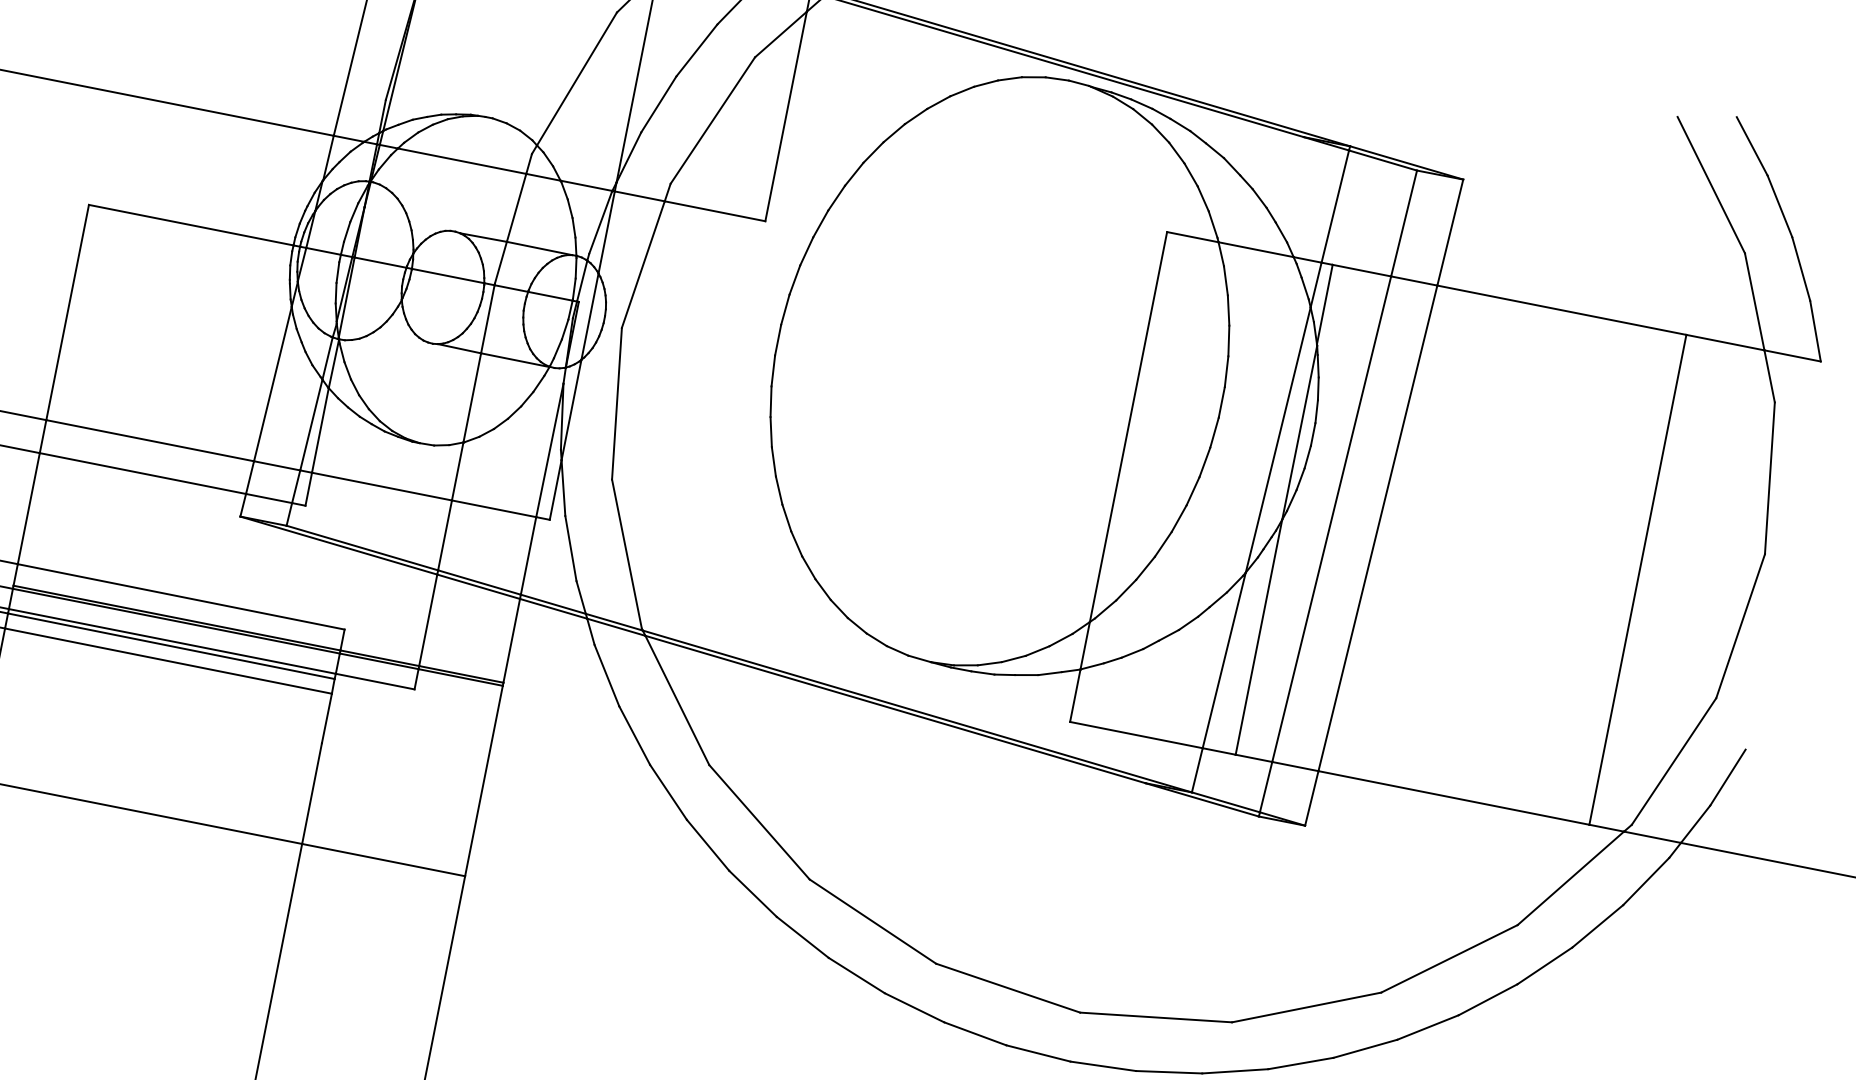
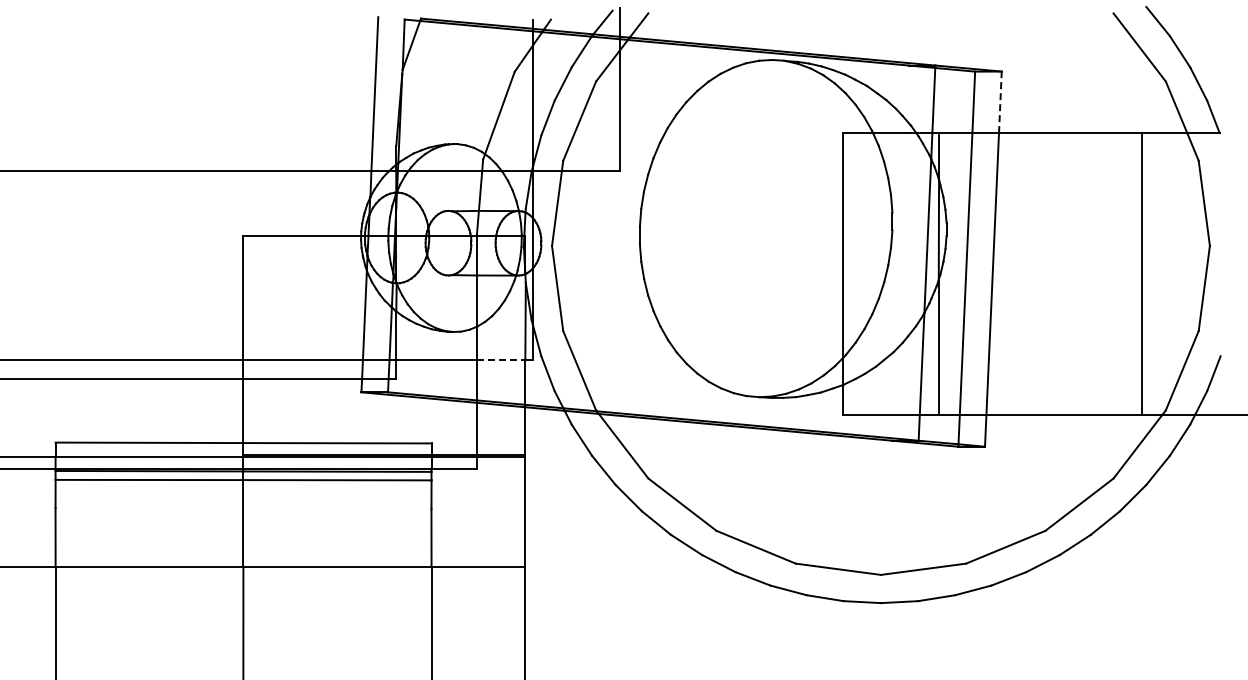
line: (1450, 232) -> (1000, 102), solid -> dashed
line: (494, 509) -> (501, 360), solid -> dashed

